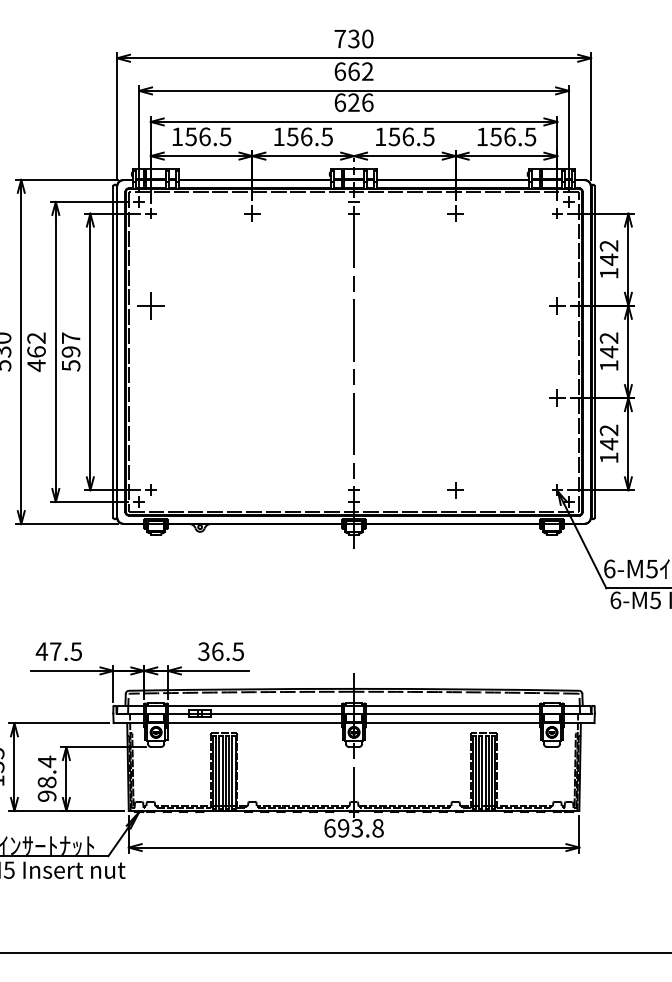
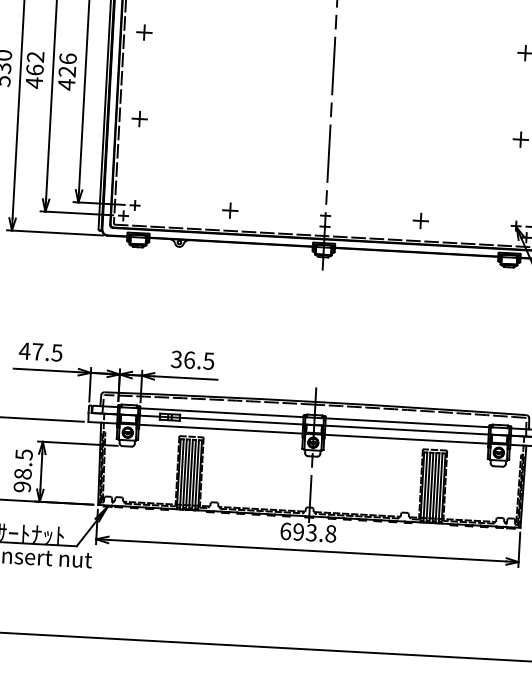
part: (150, 305) -> (144, 32), size x0.62
text: (70, 352) -> (66, 72), 597 -> 426
part: (150, 397) -> (139, 118), added
part: (252, 490) -> (230, 210), added
text: (47, 761) -> (24, 454), 98.4 -> 98.5

